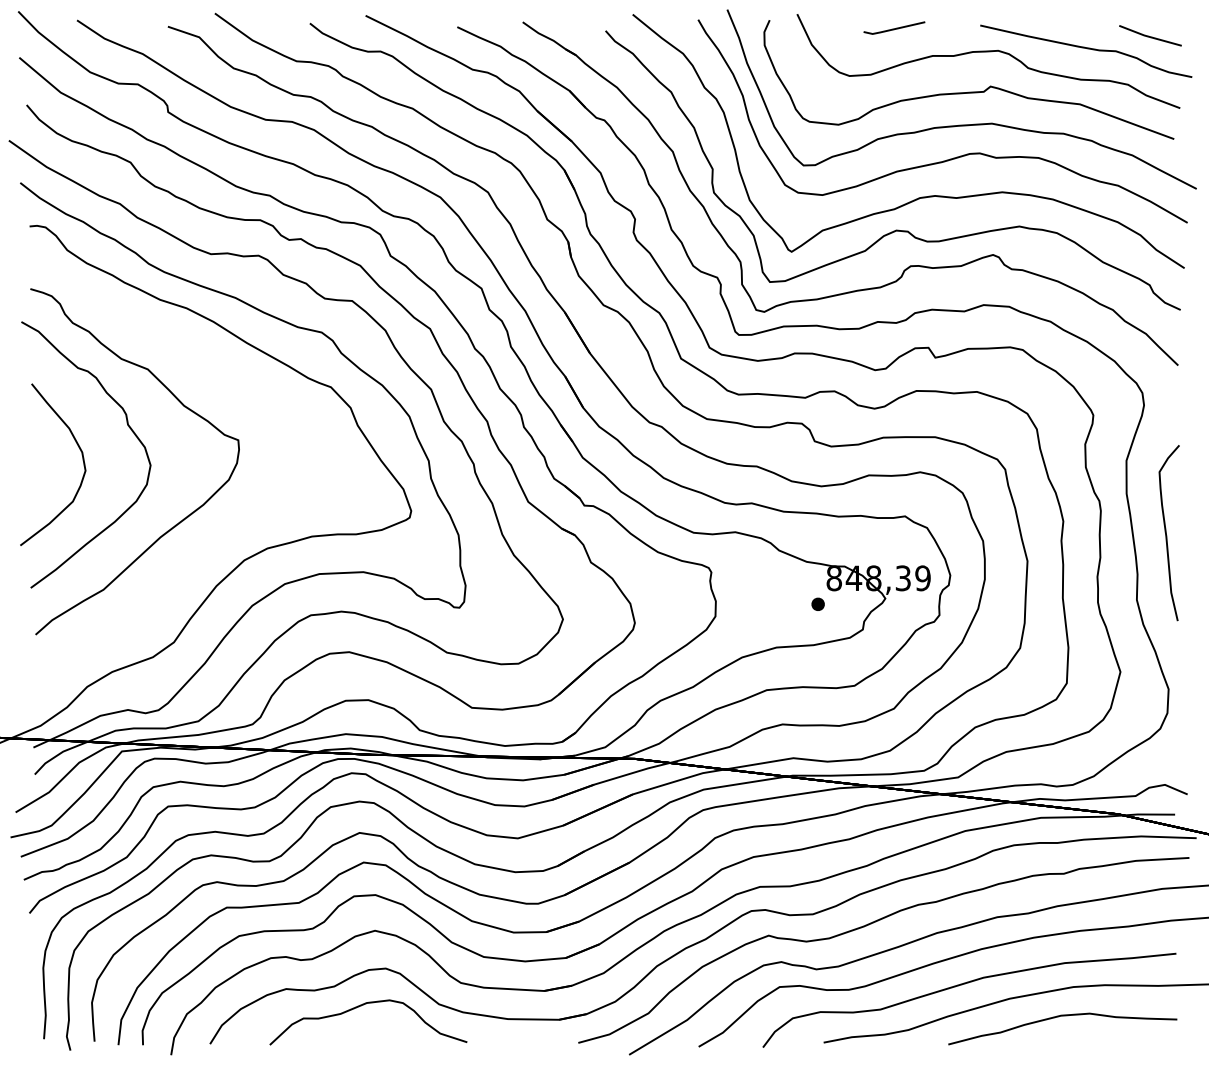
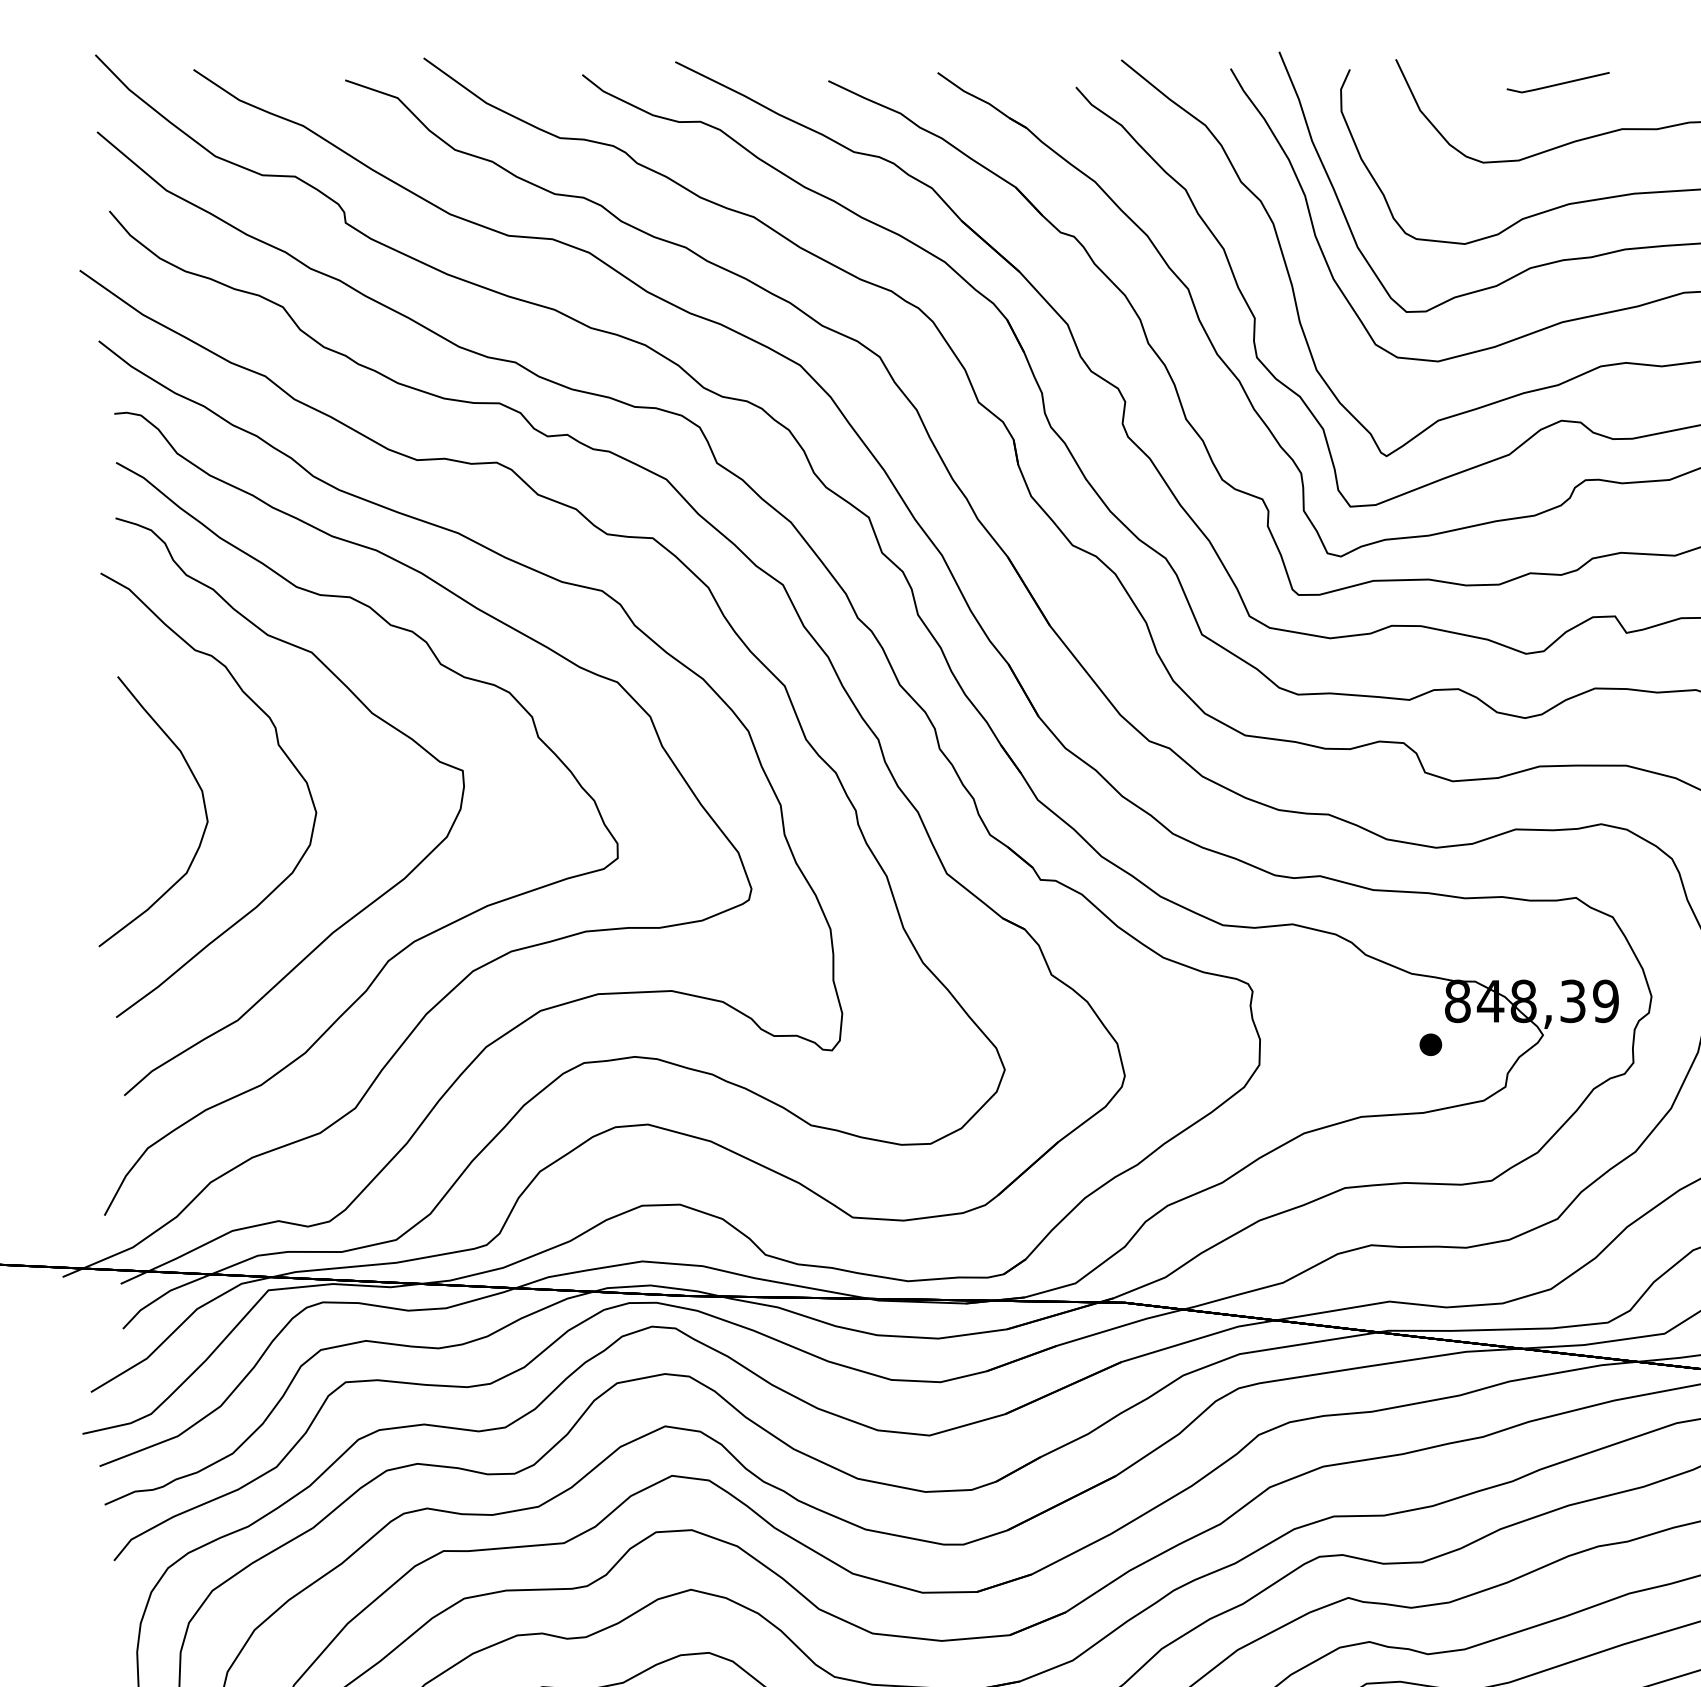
curve: (207, 542) -> (411, 941), added

